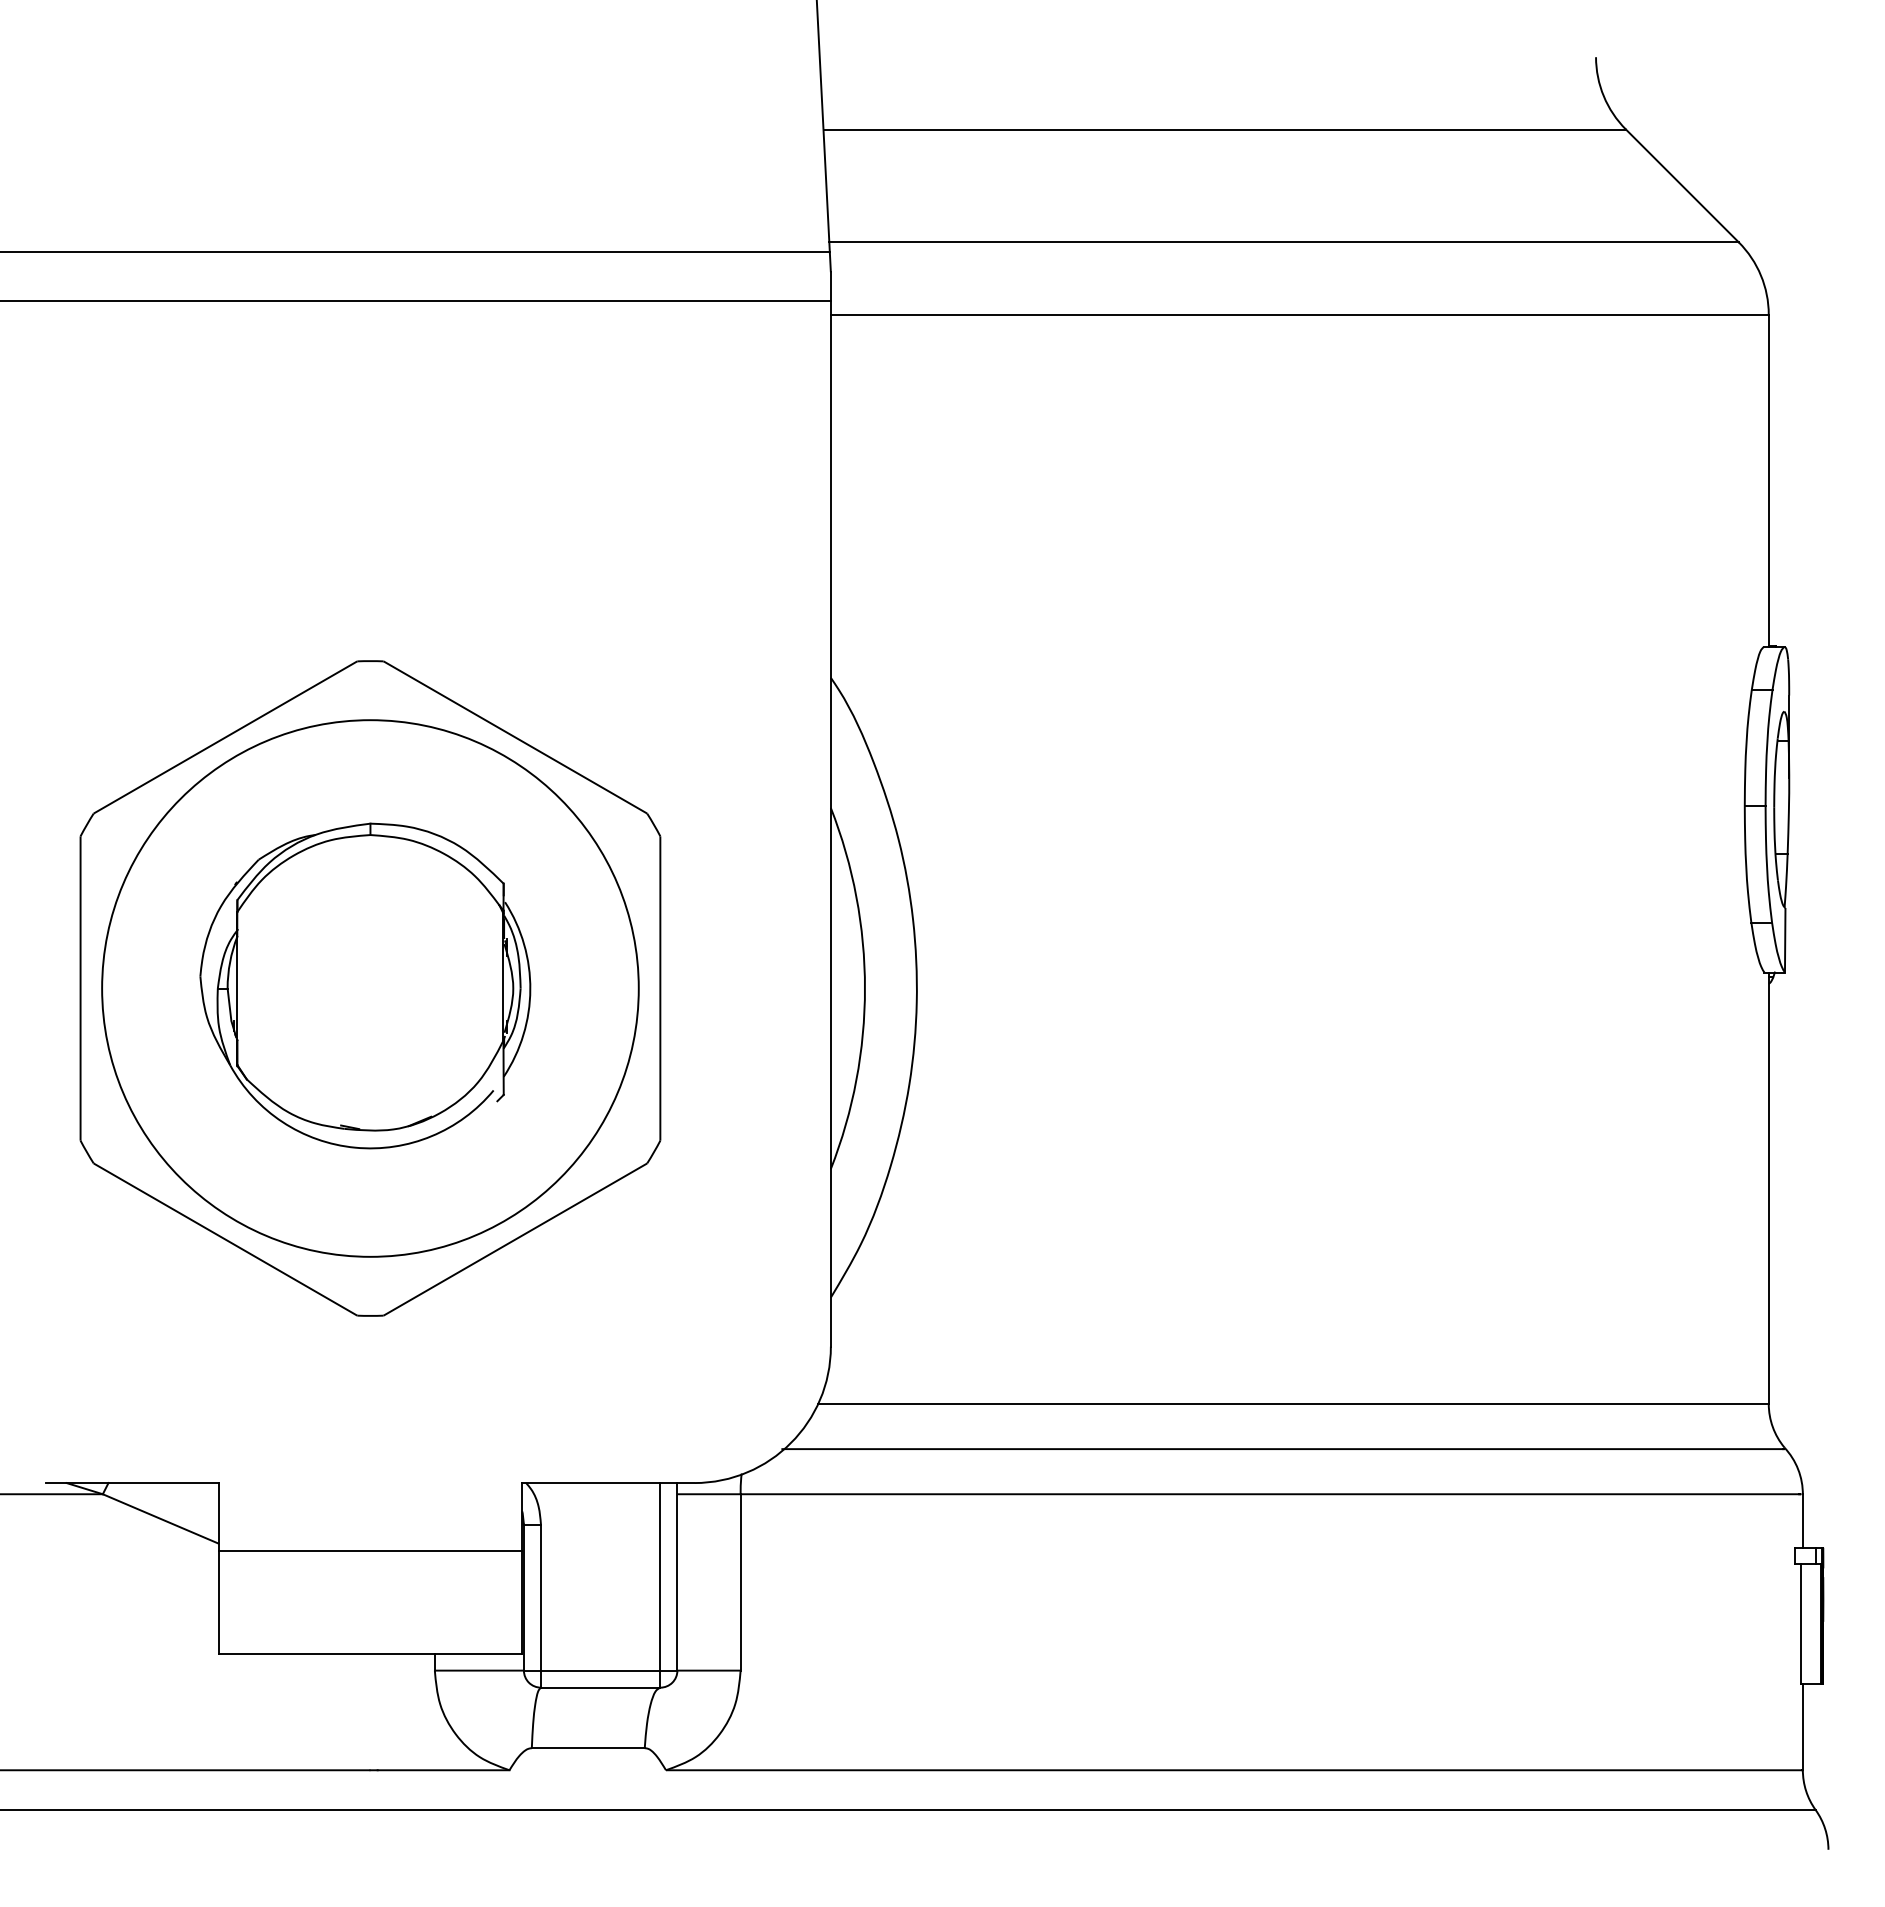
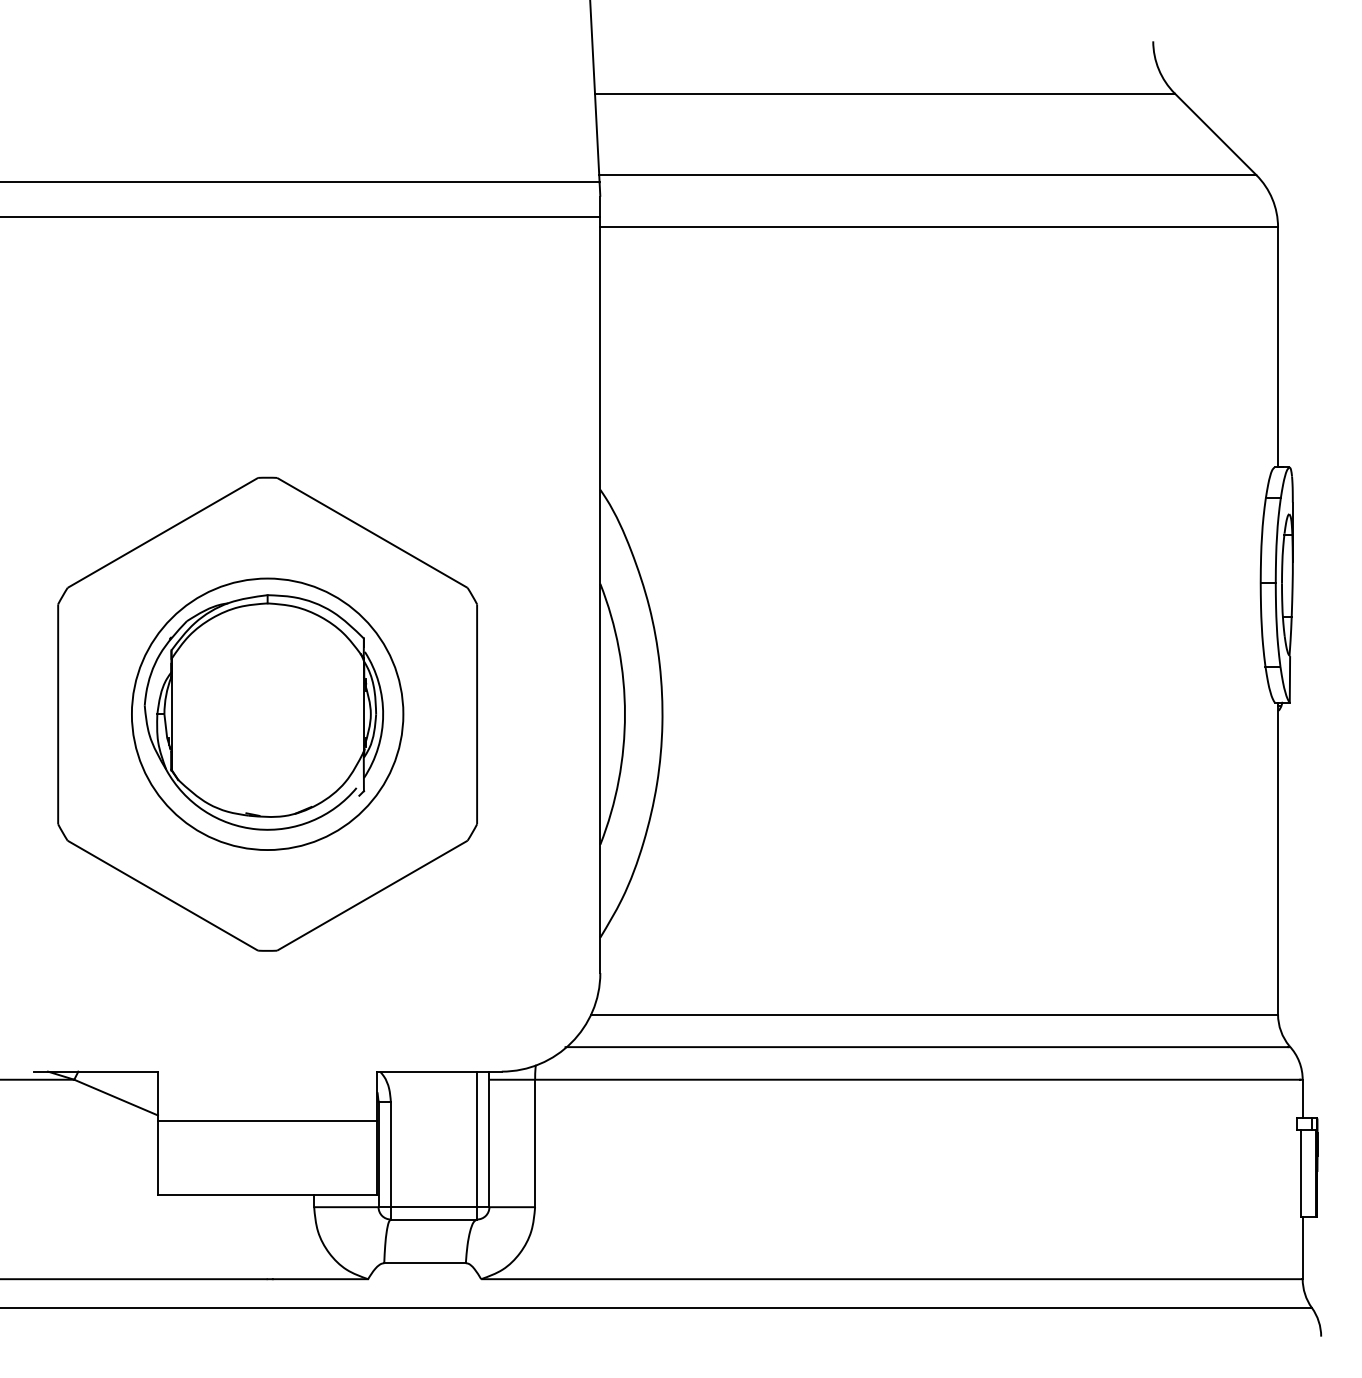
circle: (370, 988) -> (267, 714), size x0.7

